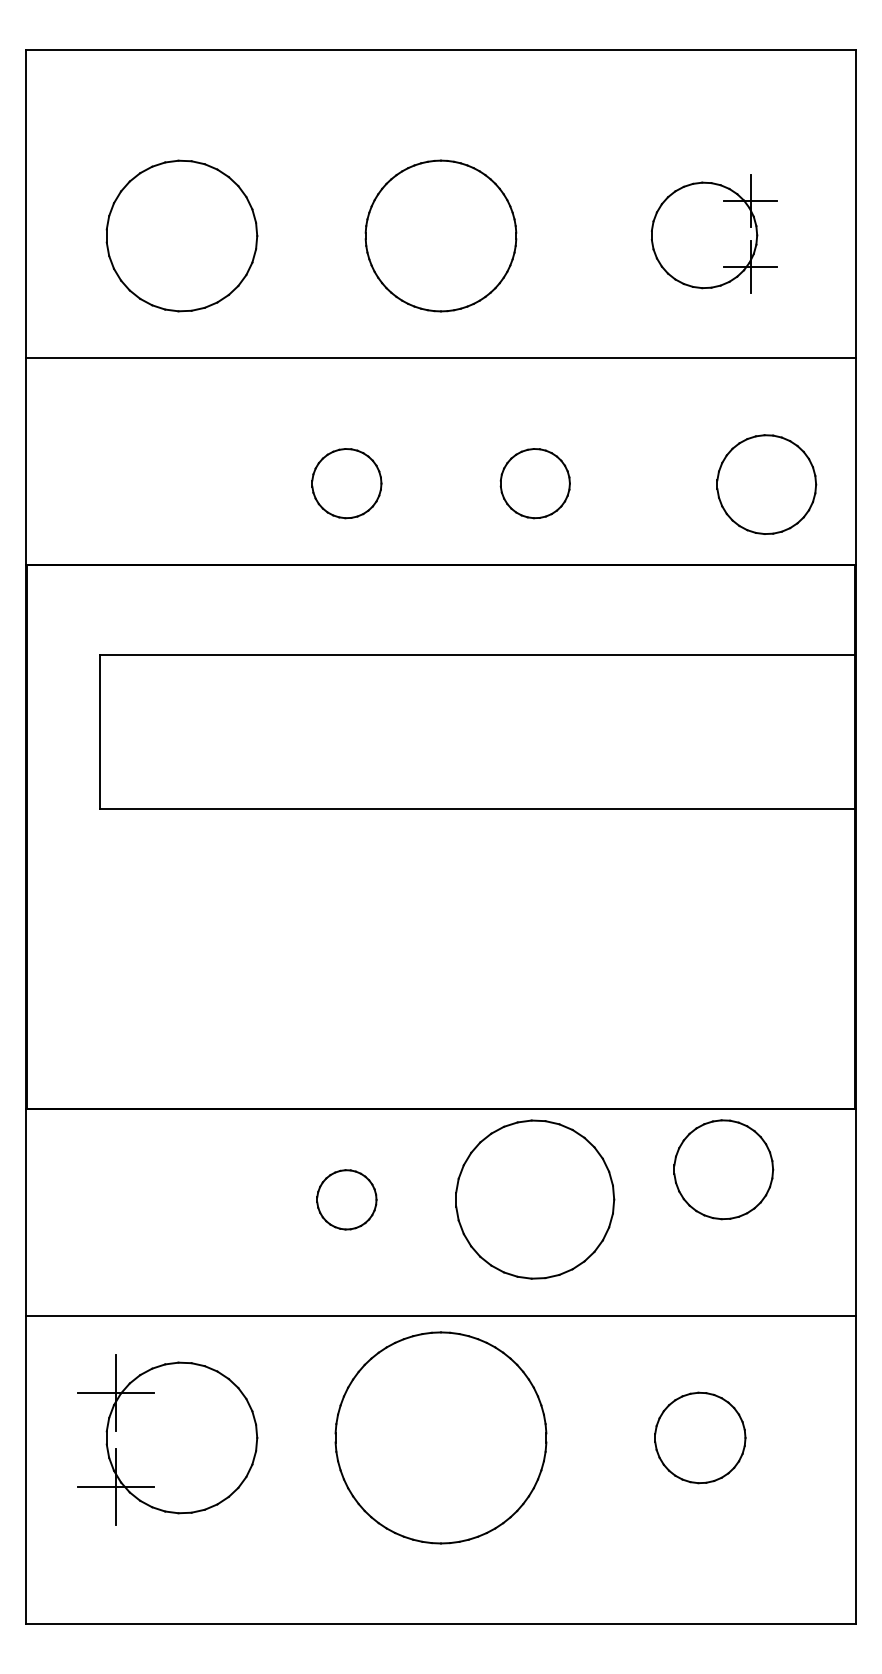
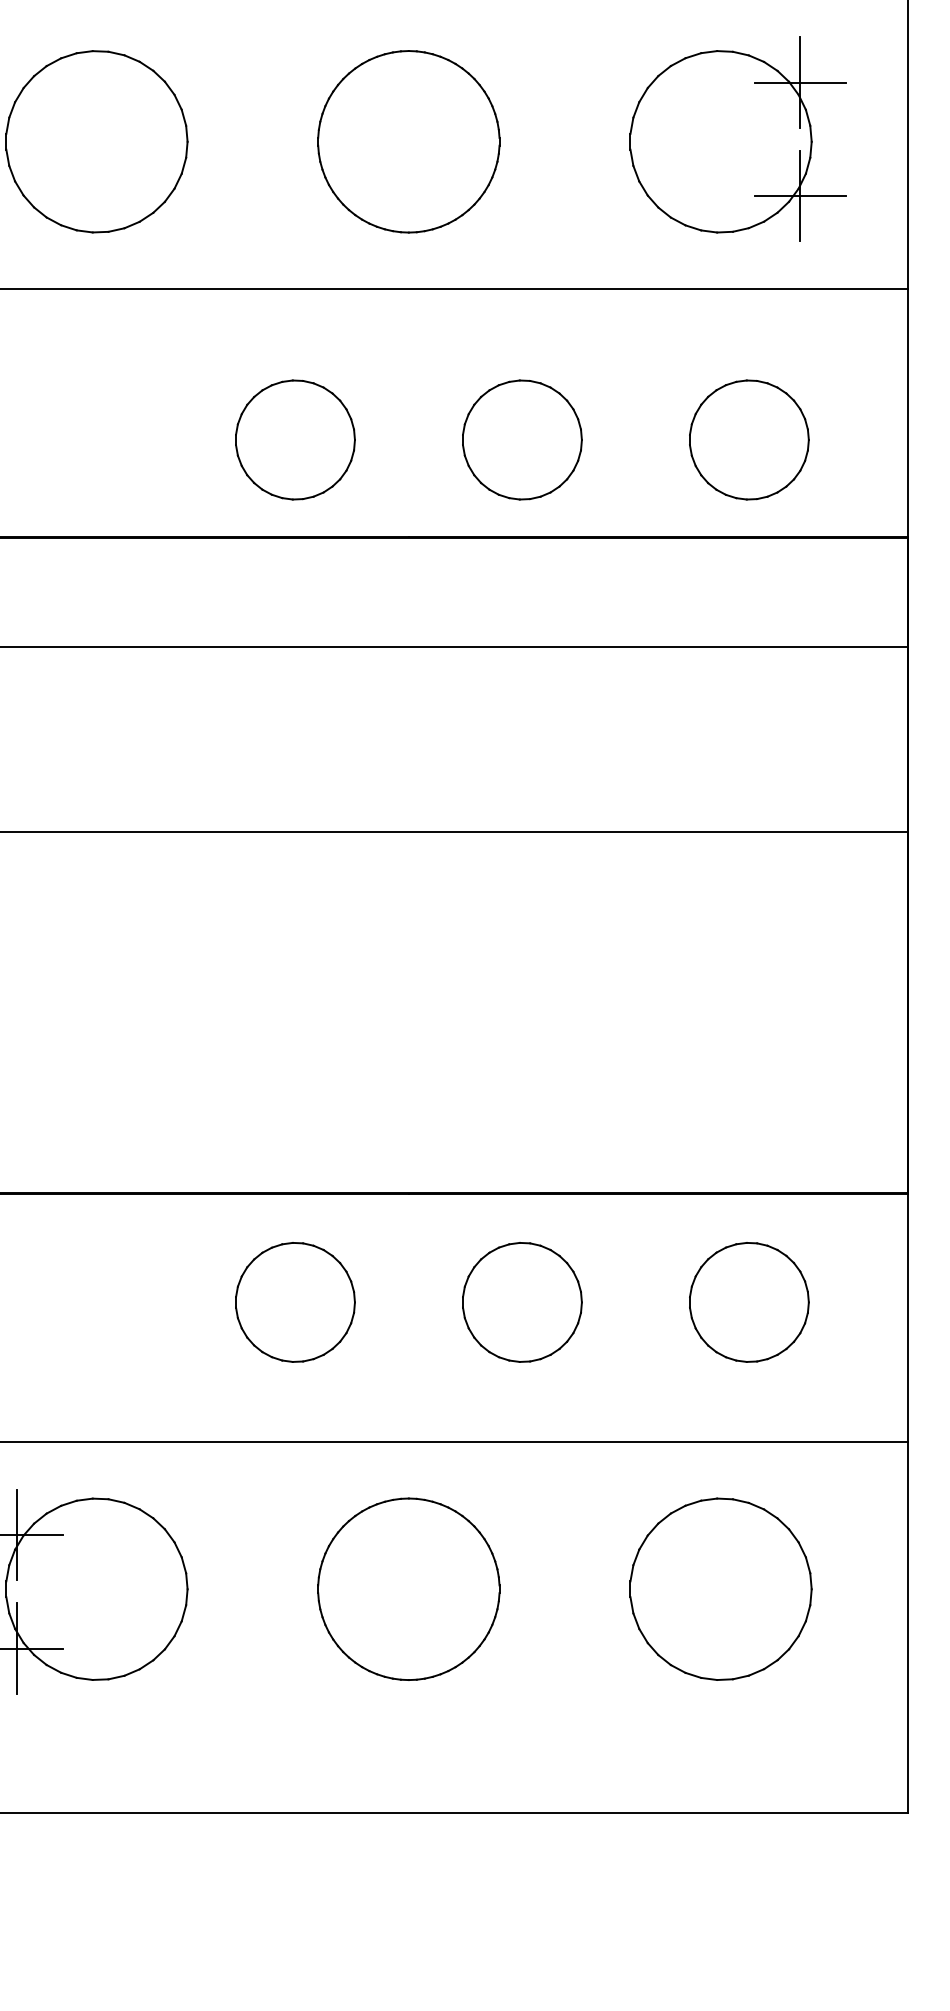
part: (714, 233) -> (738, 138), size x1.43
part: (346, 483) -> (295, 439), size x1.43
part: (535, 483) -> (522, 439), size x1.43
part: (766, 484) -> (749, 439), moved
part: (723, 1169) -> (749, 1302), moved
part: (346, 1199) -> (295, 1302), size x1.67
part: (535, 1199) -> (522, 1302), size x0.62
part: (440, 1437) -> (408, 1588), size x0.71
part: (700, 1437) -> (721, 1588), size x1.67

